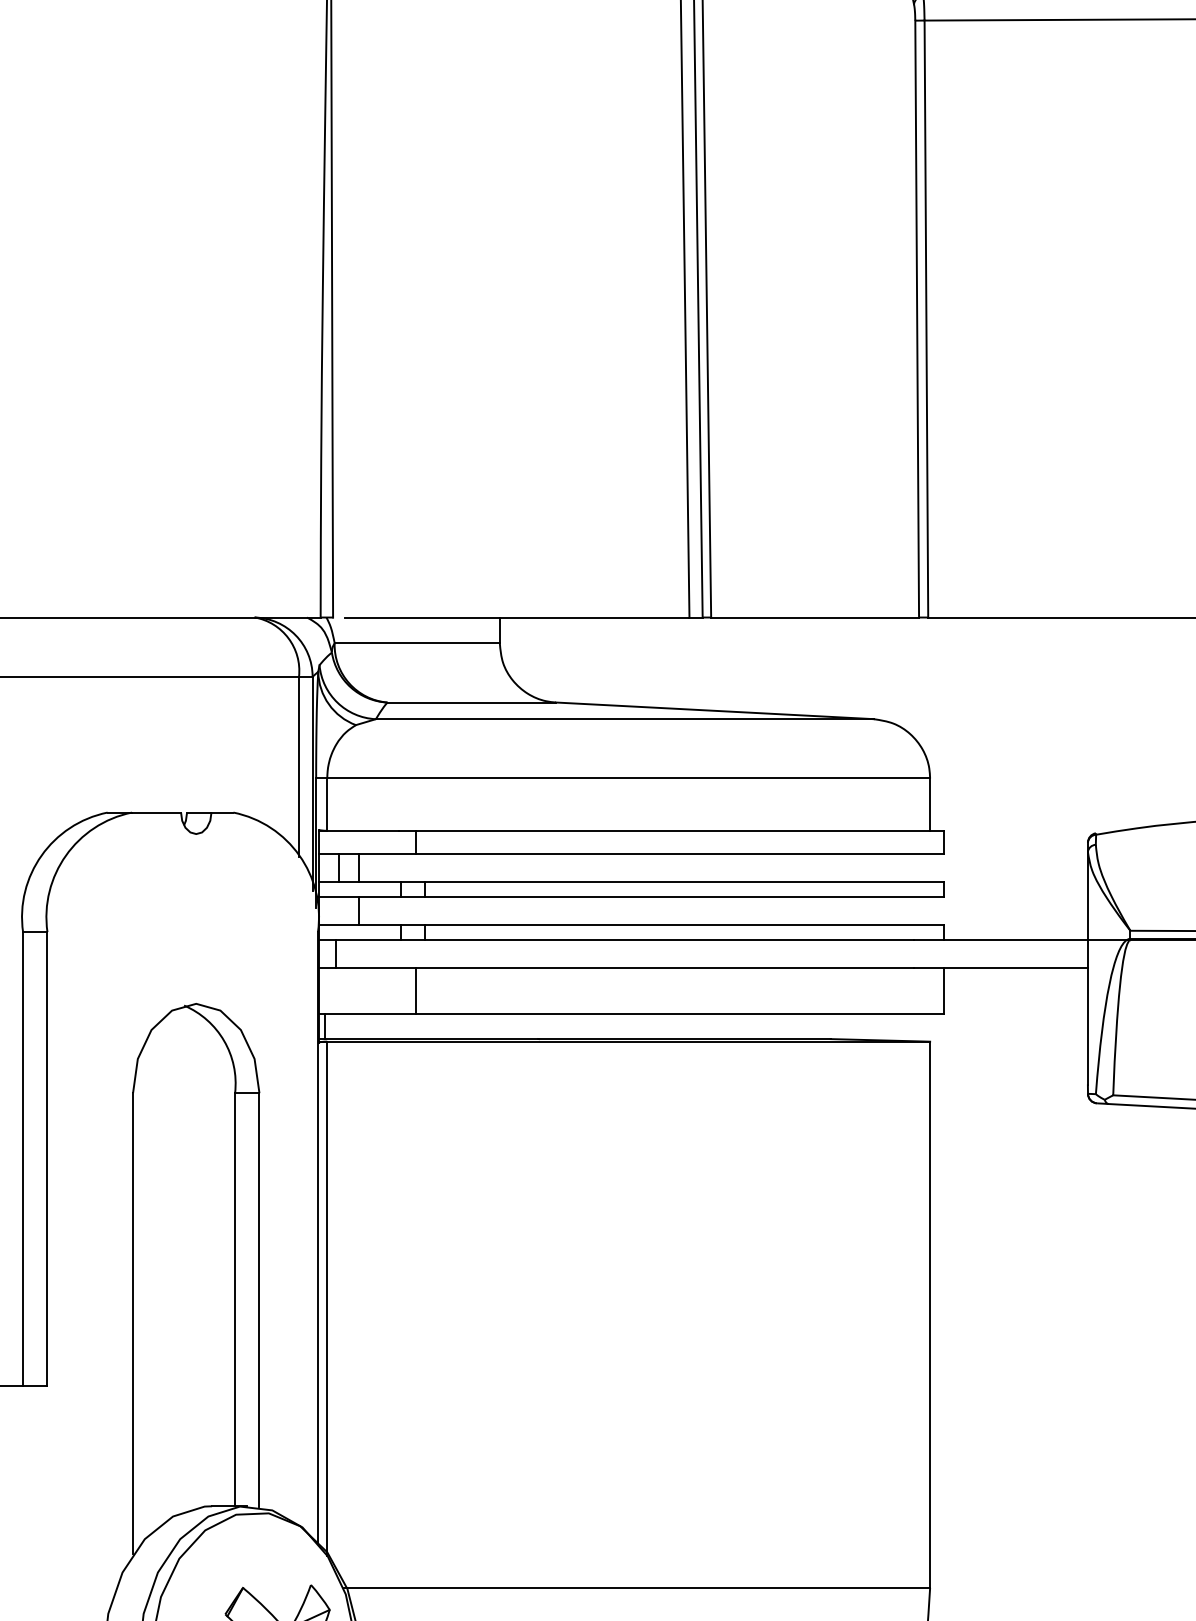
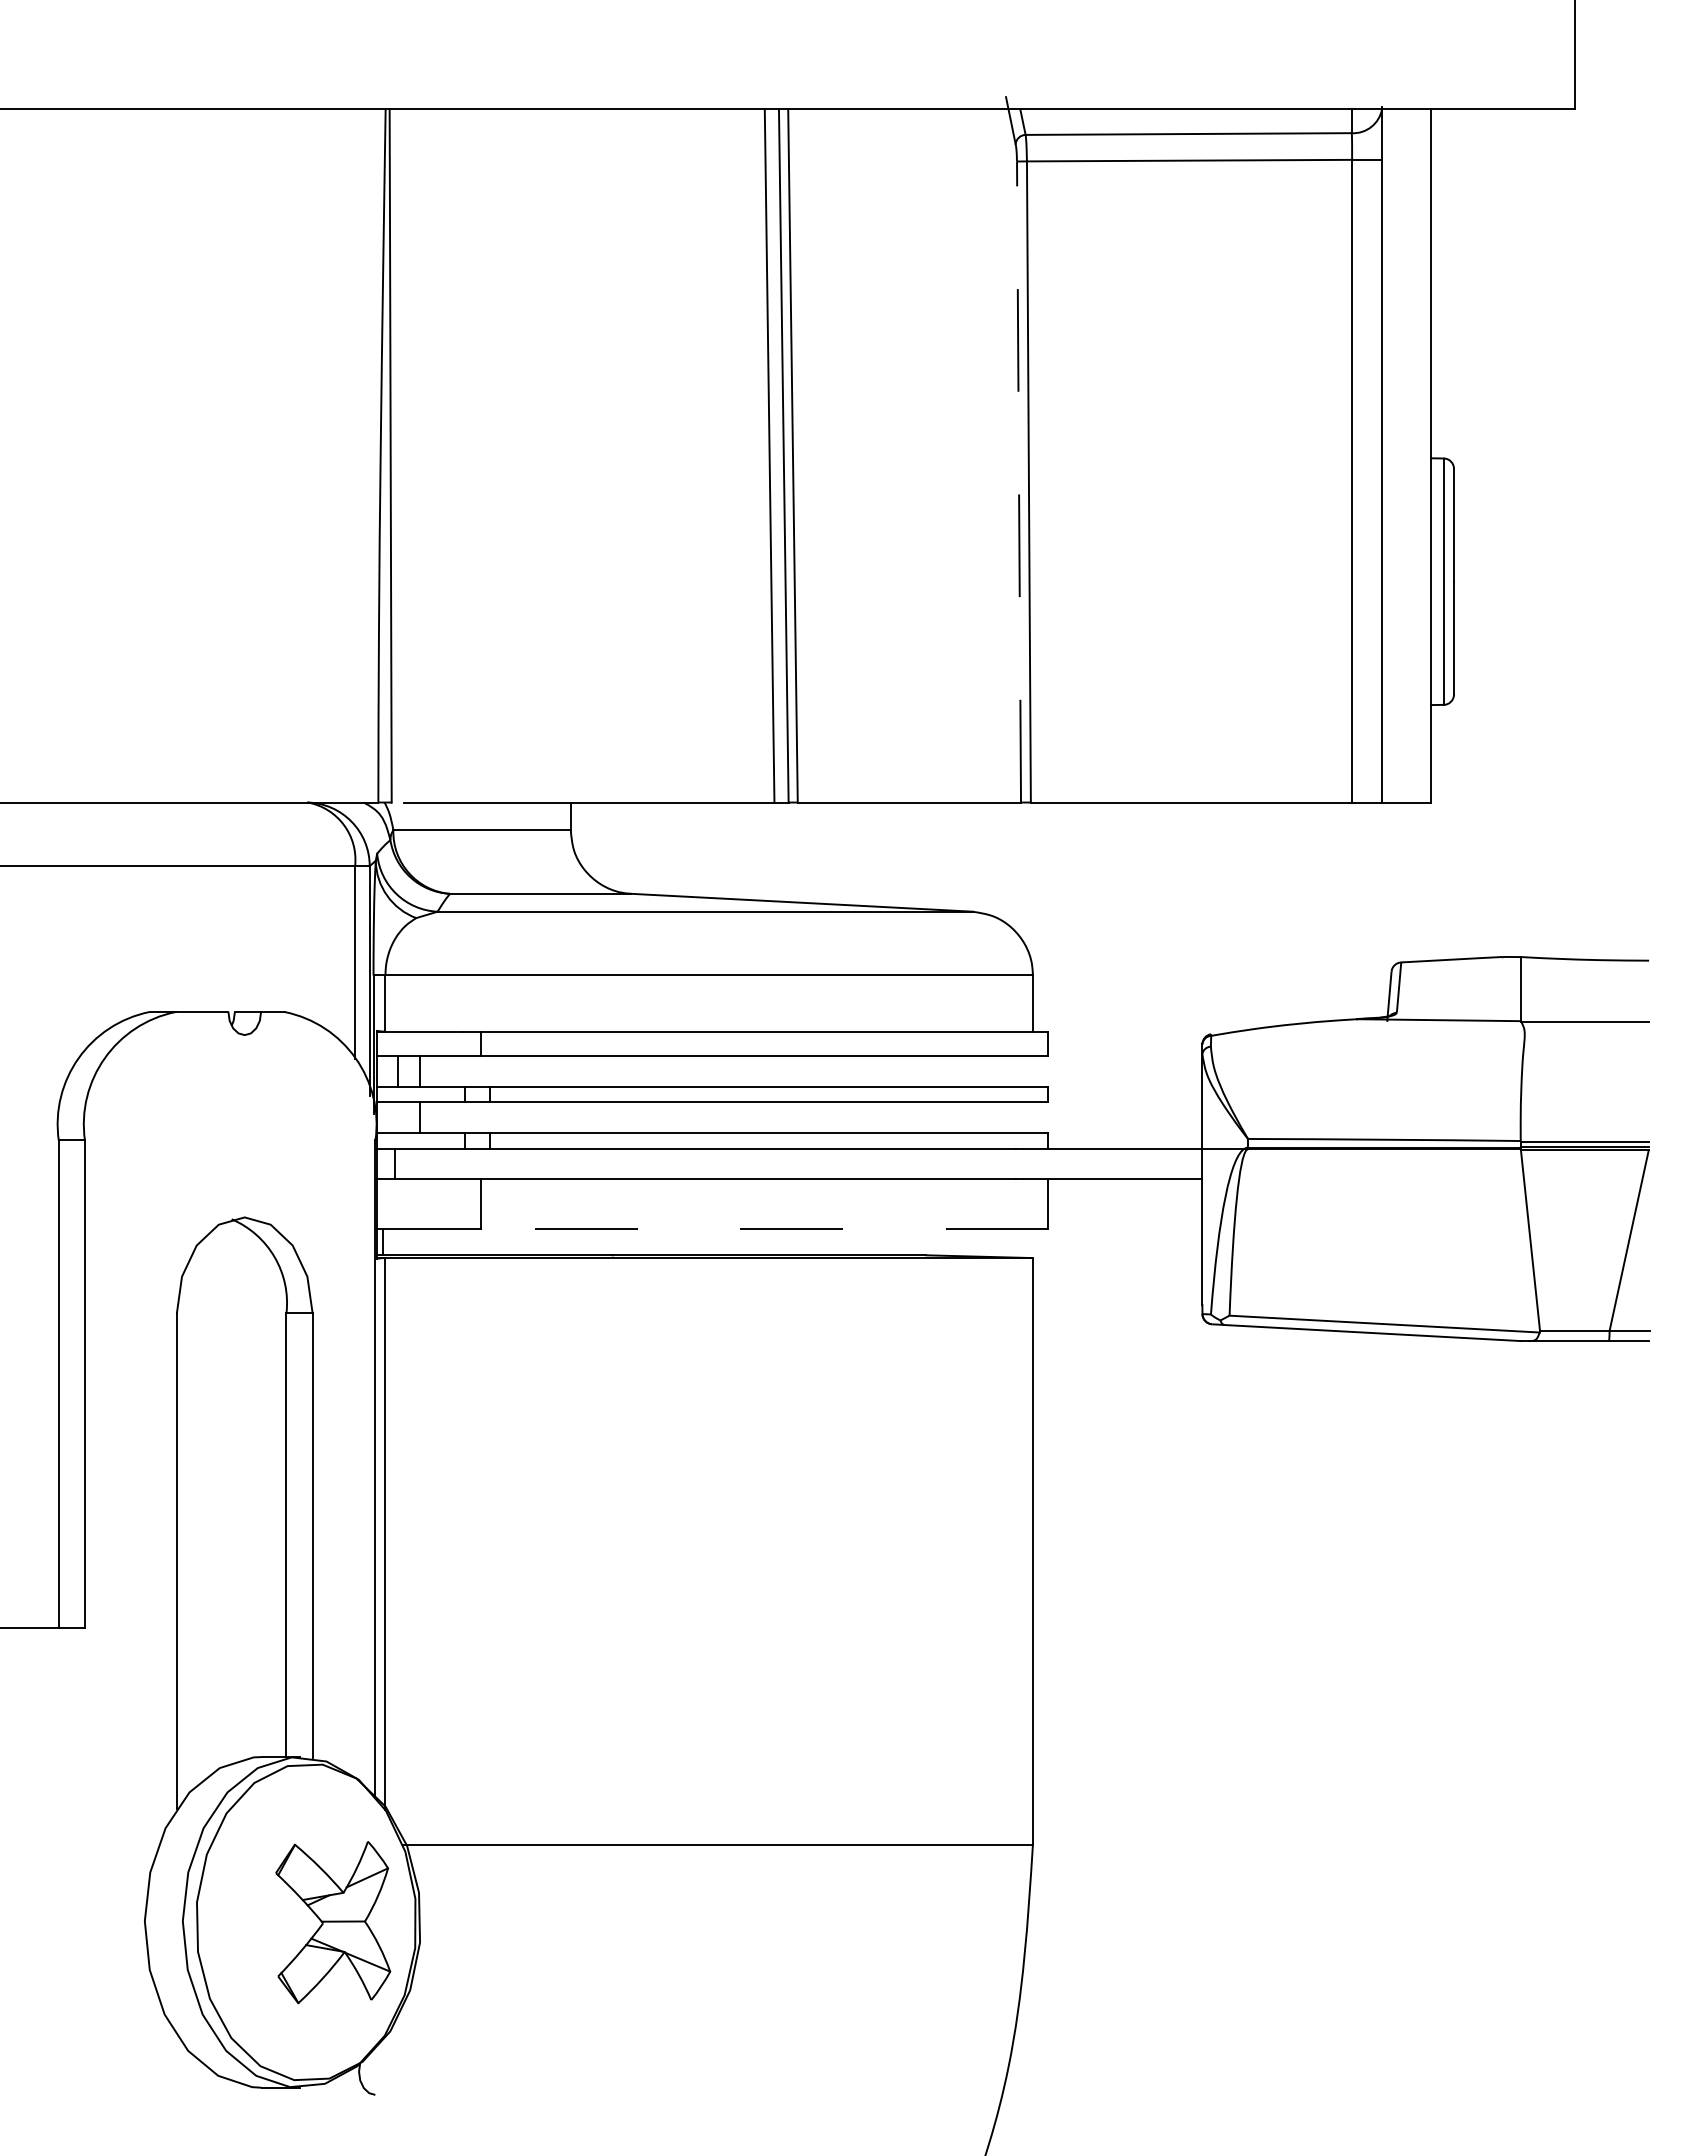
line: (917, 319) -> (1019, 482), solid -> dashed
line: (680, 1014) -> (764, 1228), solid -> dashed

